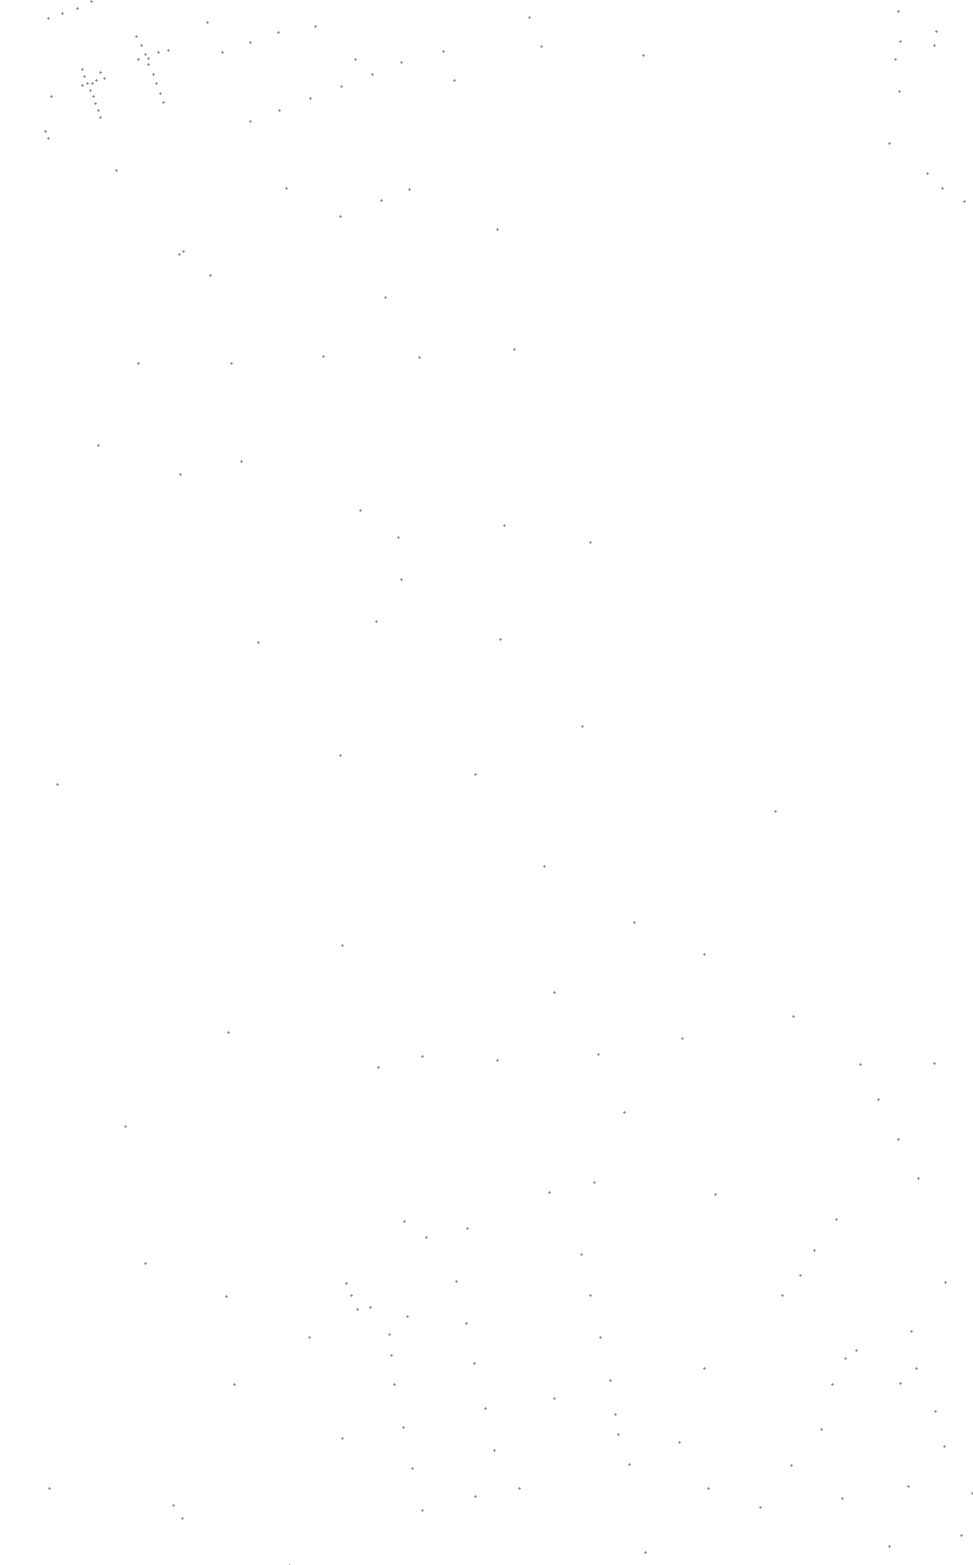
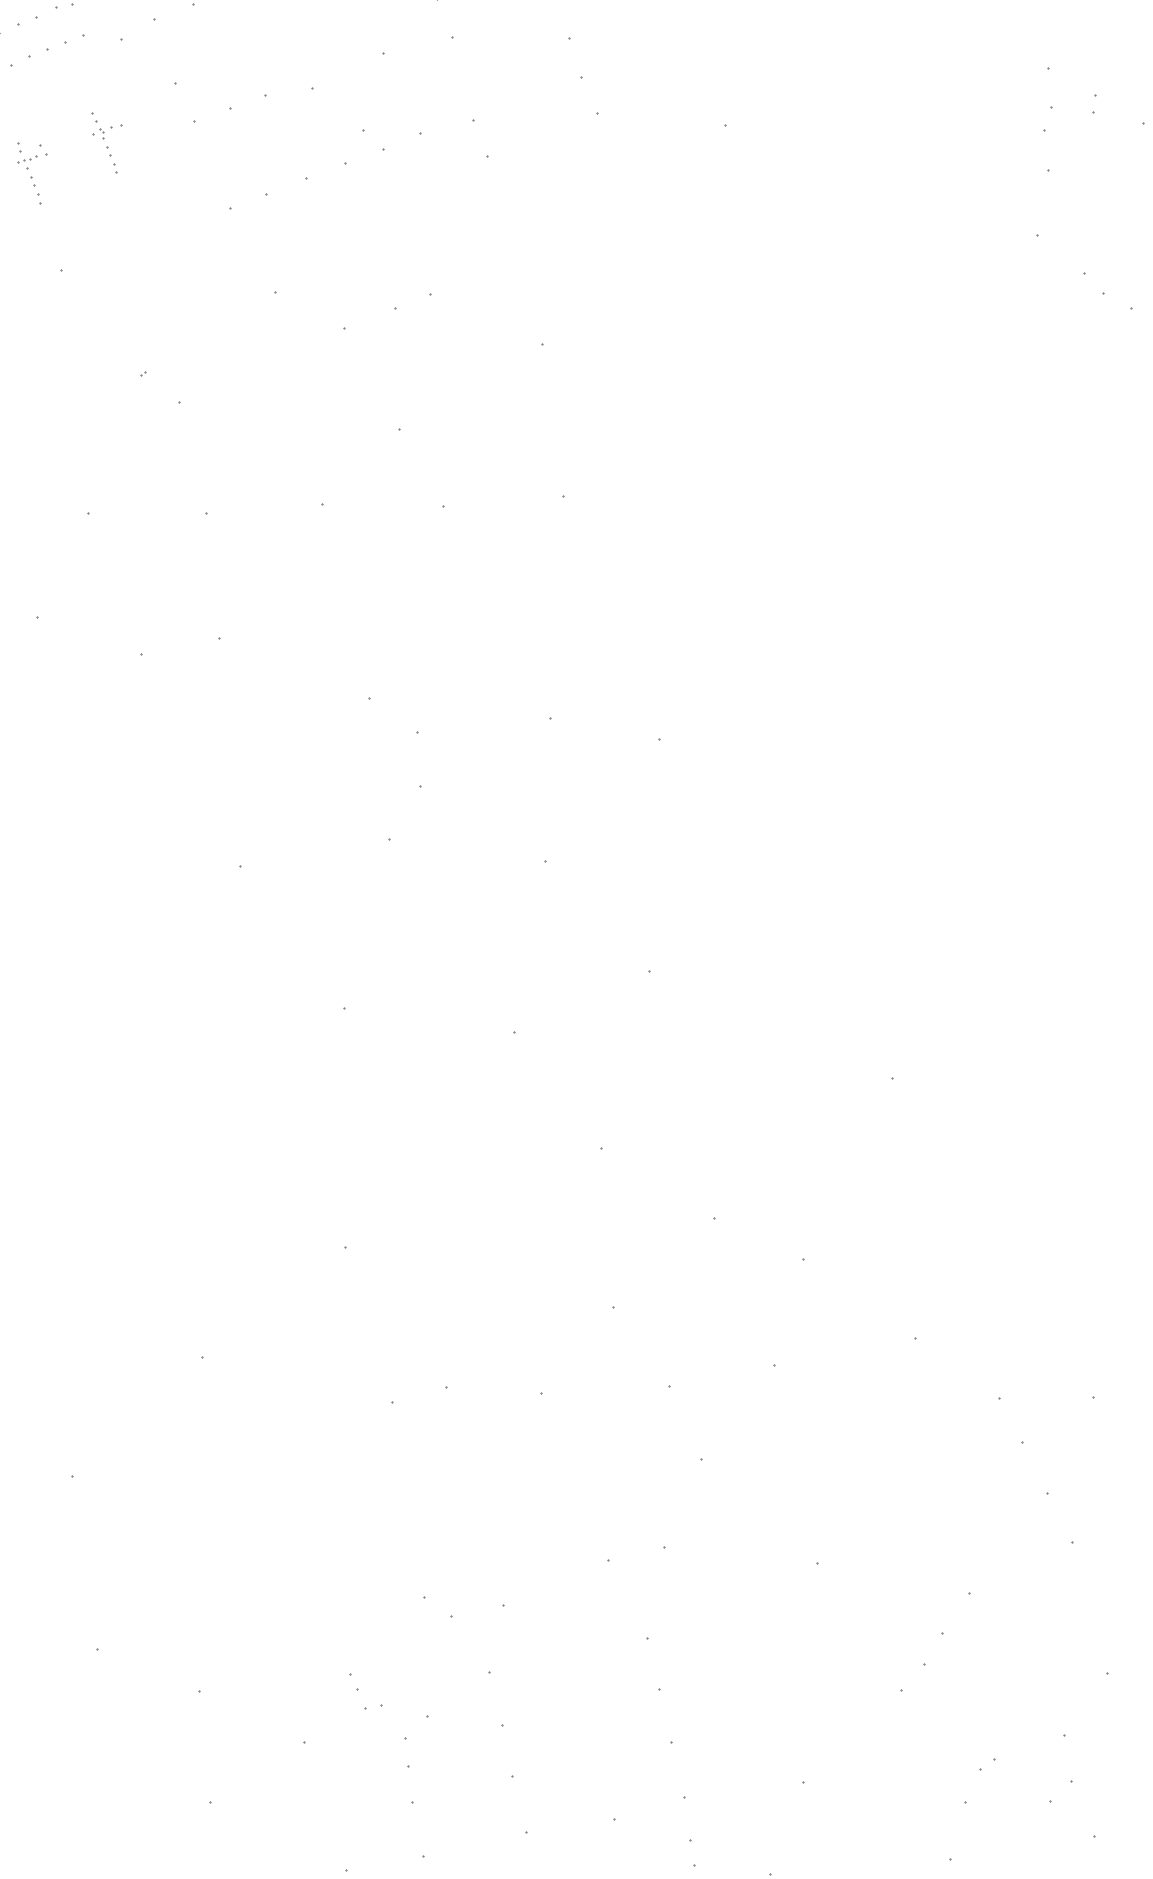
part: (152, 69) -> (106, 142), size x0.71

